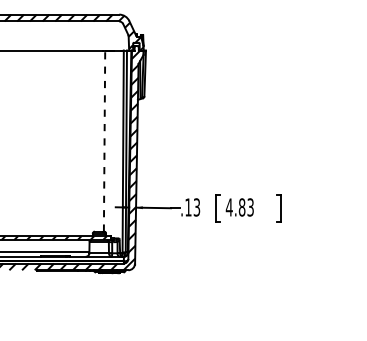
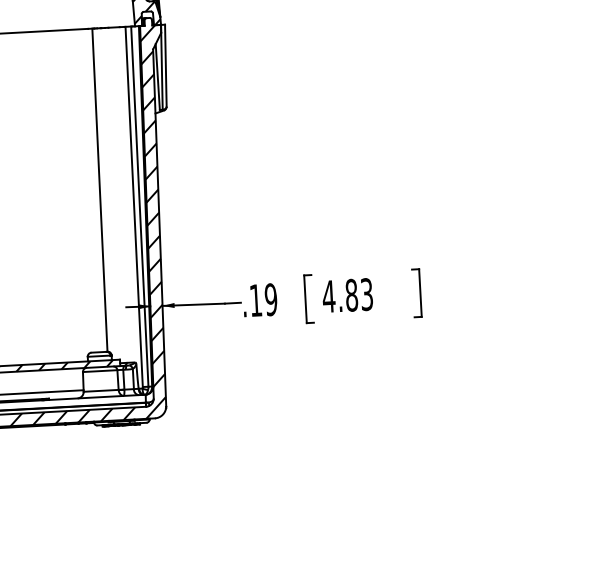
line: (104, 141) -> (99, 191), dashed -> solid
text: (196, 207) -> (270, 299), .13 -> .19

